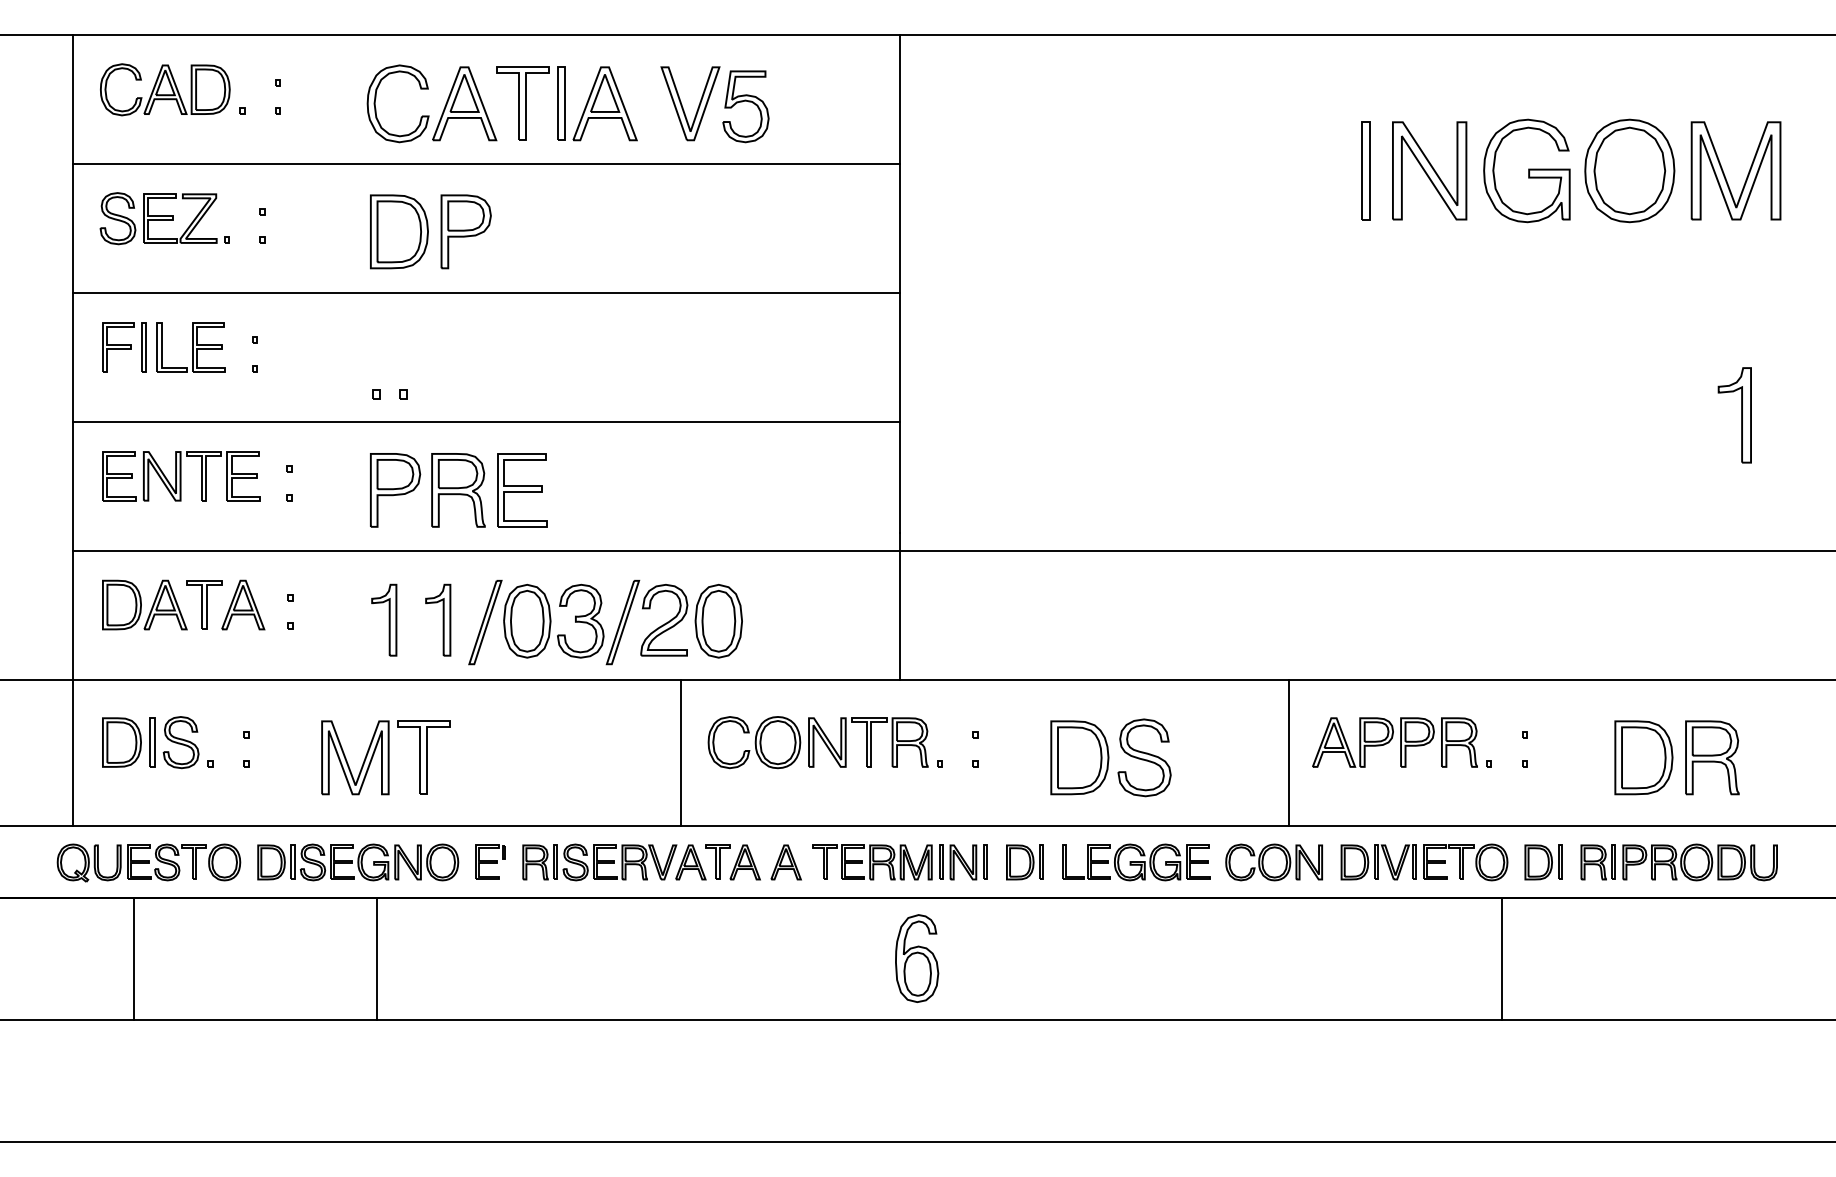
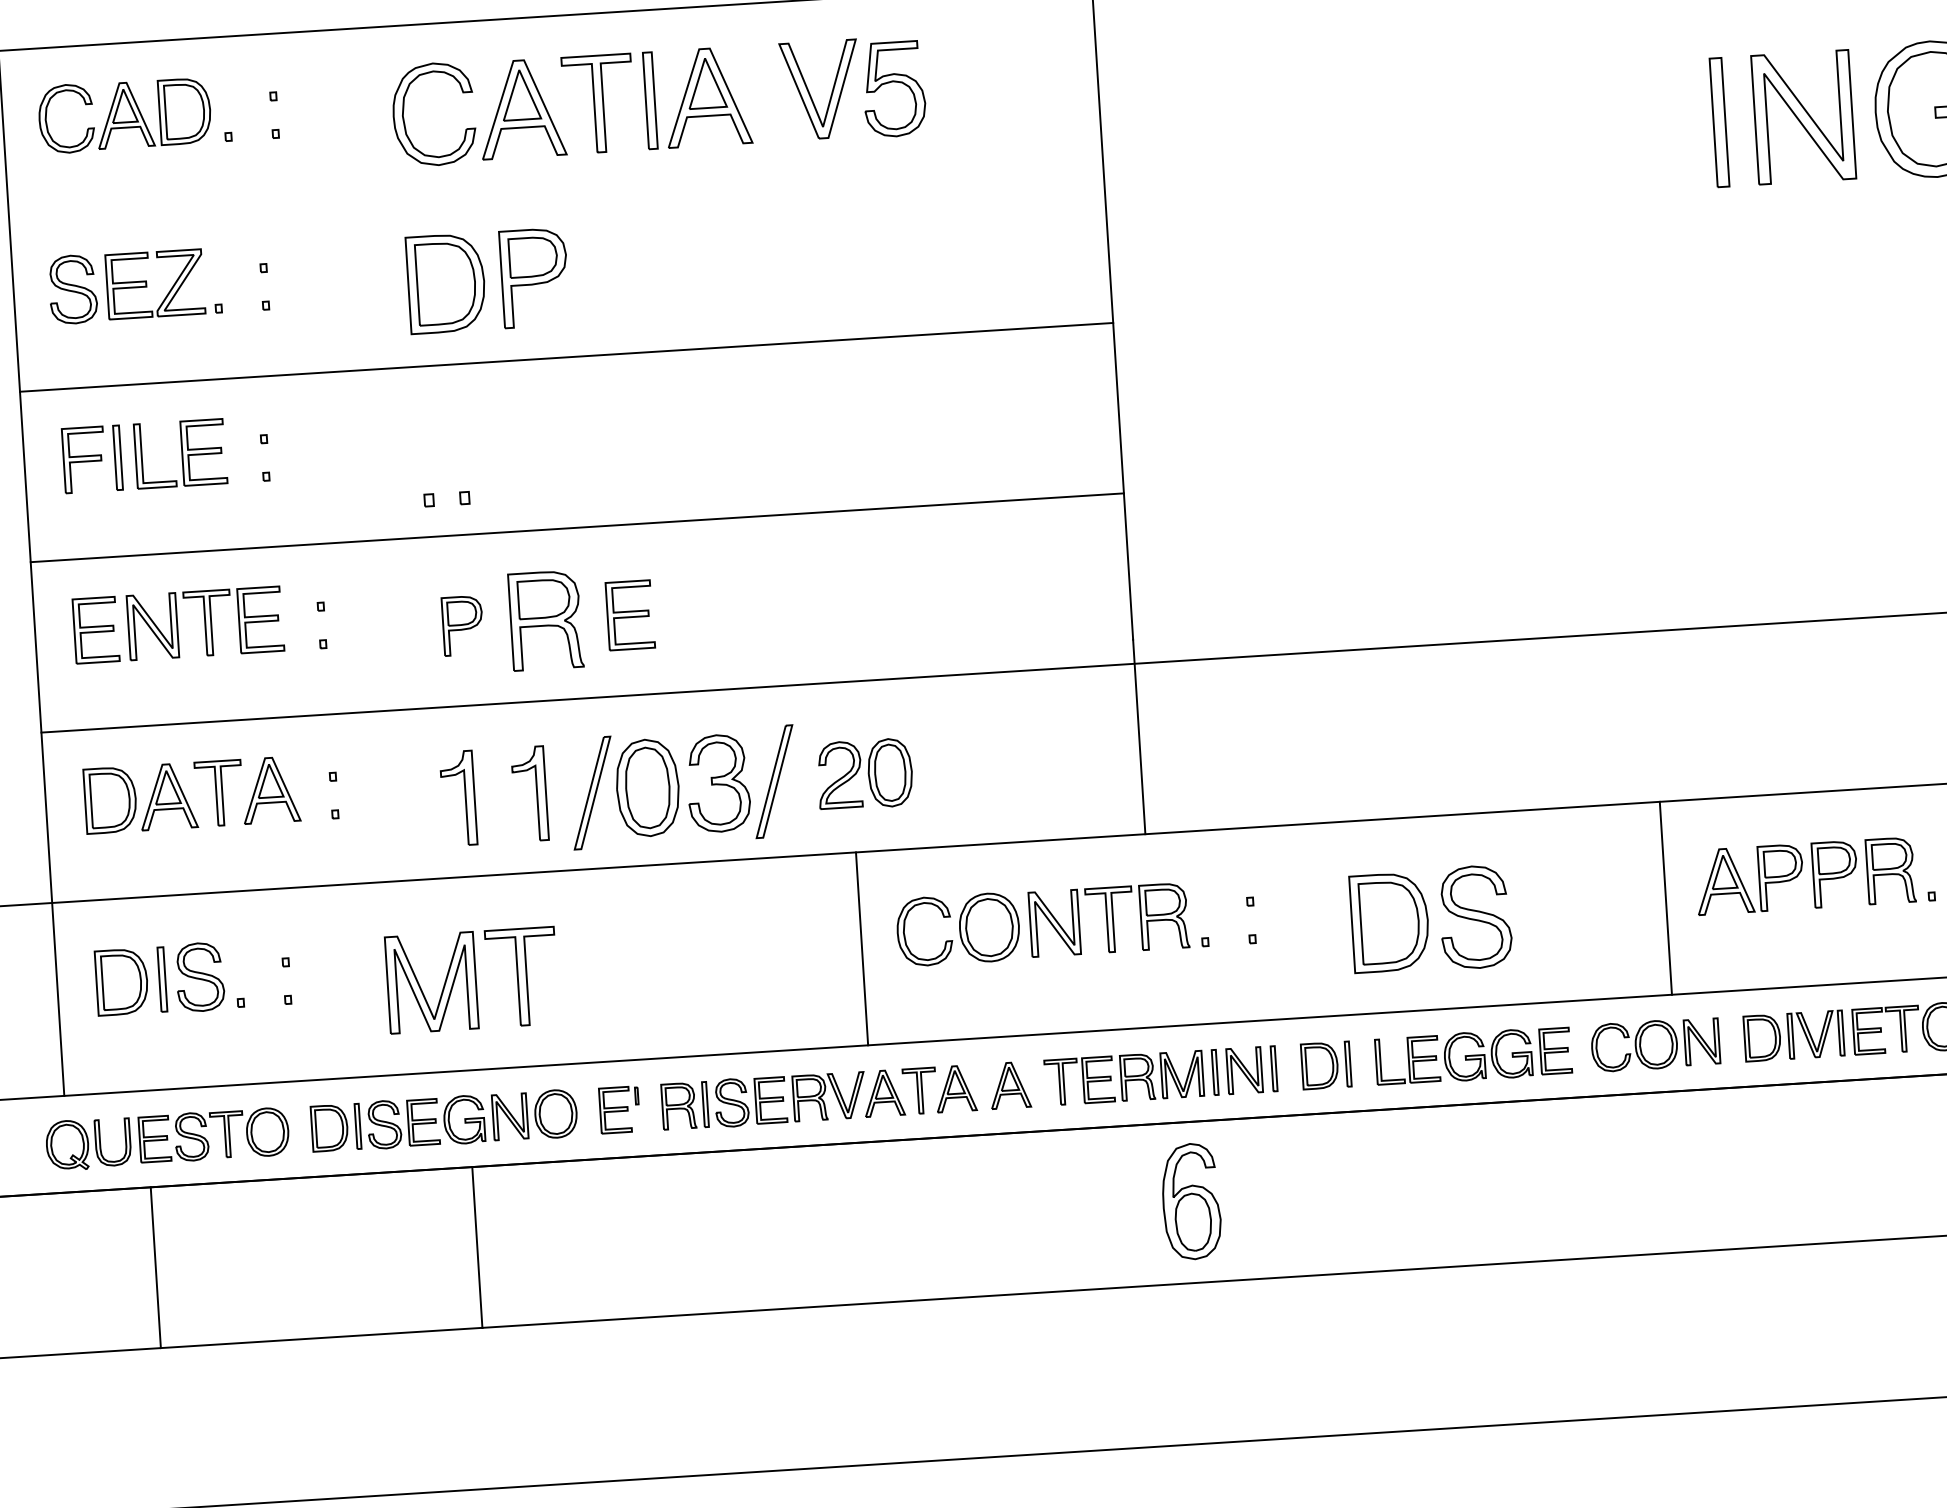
line: (486, 164) -> (555, 187), removed
part: (395, 490) -> (462, 626), size x0.6
part: (522, 490) -> (630, 615), size x0.7
part: (691, 621) -> (865, 774), size x0.7

